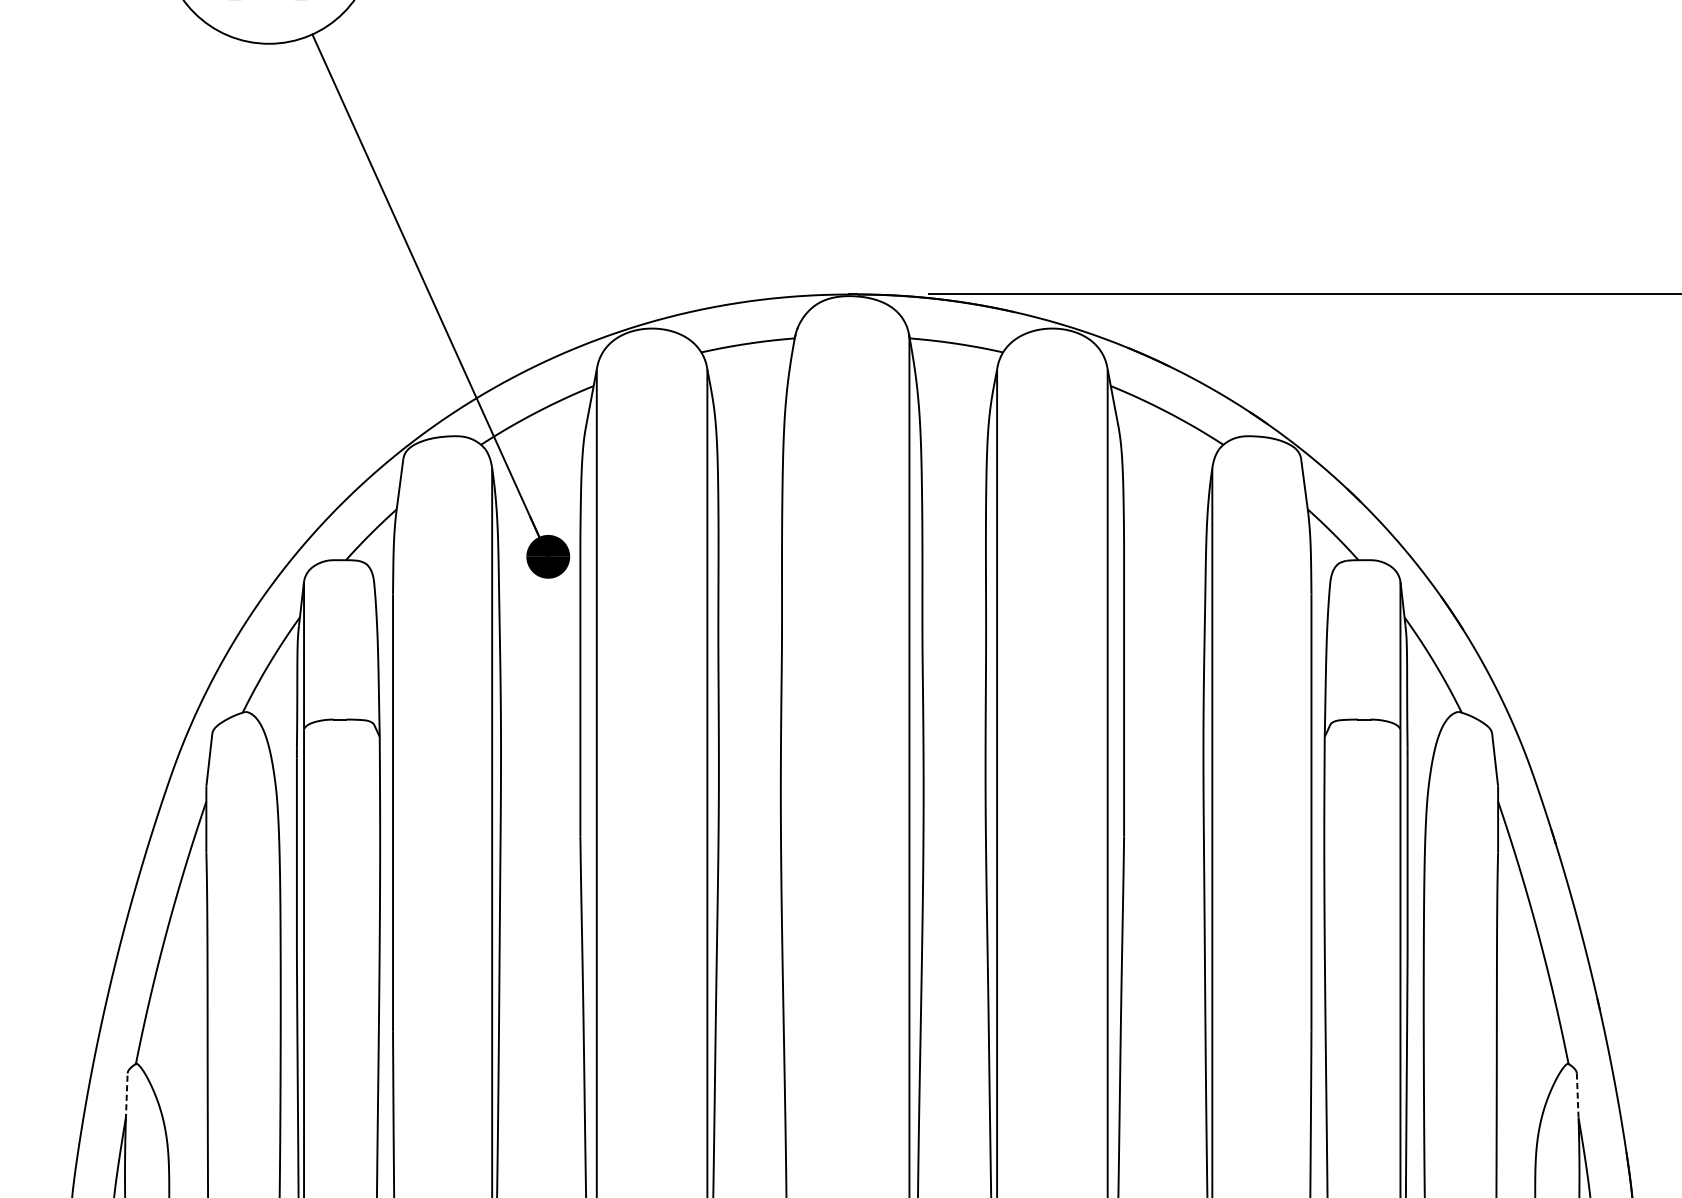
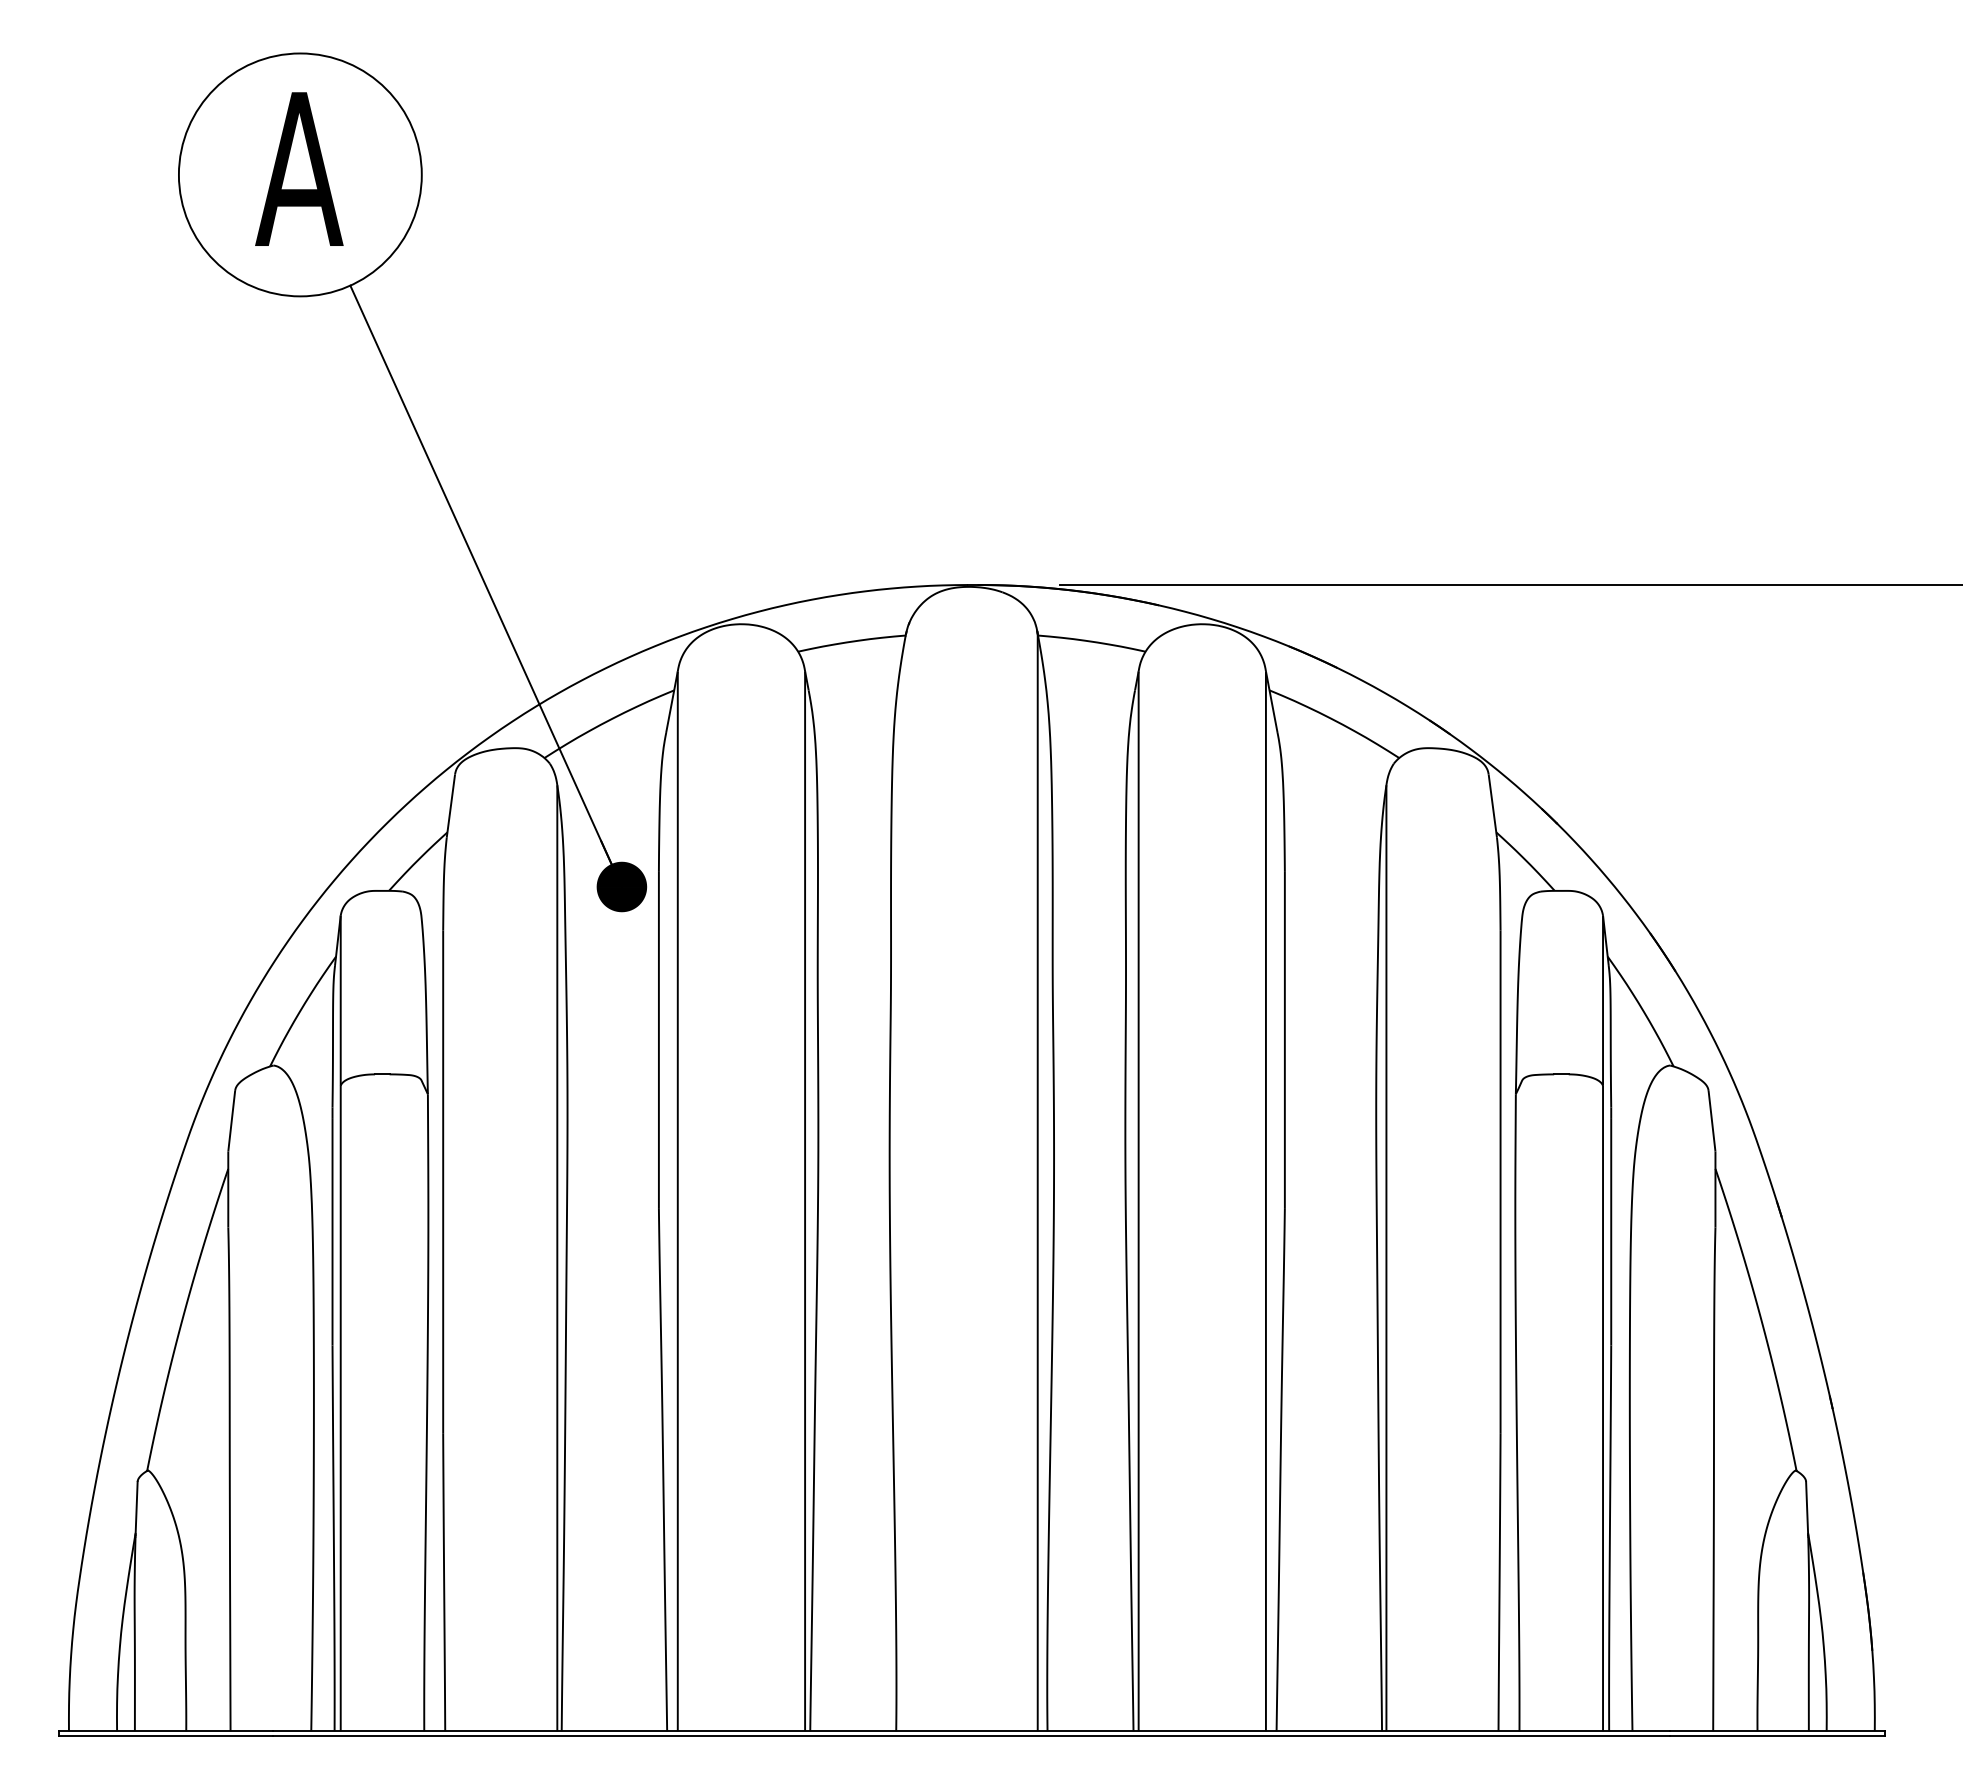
line: (126, 1096) -> (136, 1508), dashed -> solid
line: (1578, 1096) -> (1807, 1508), dashed -> solid

